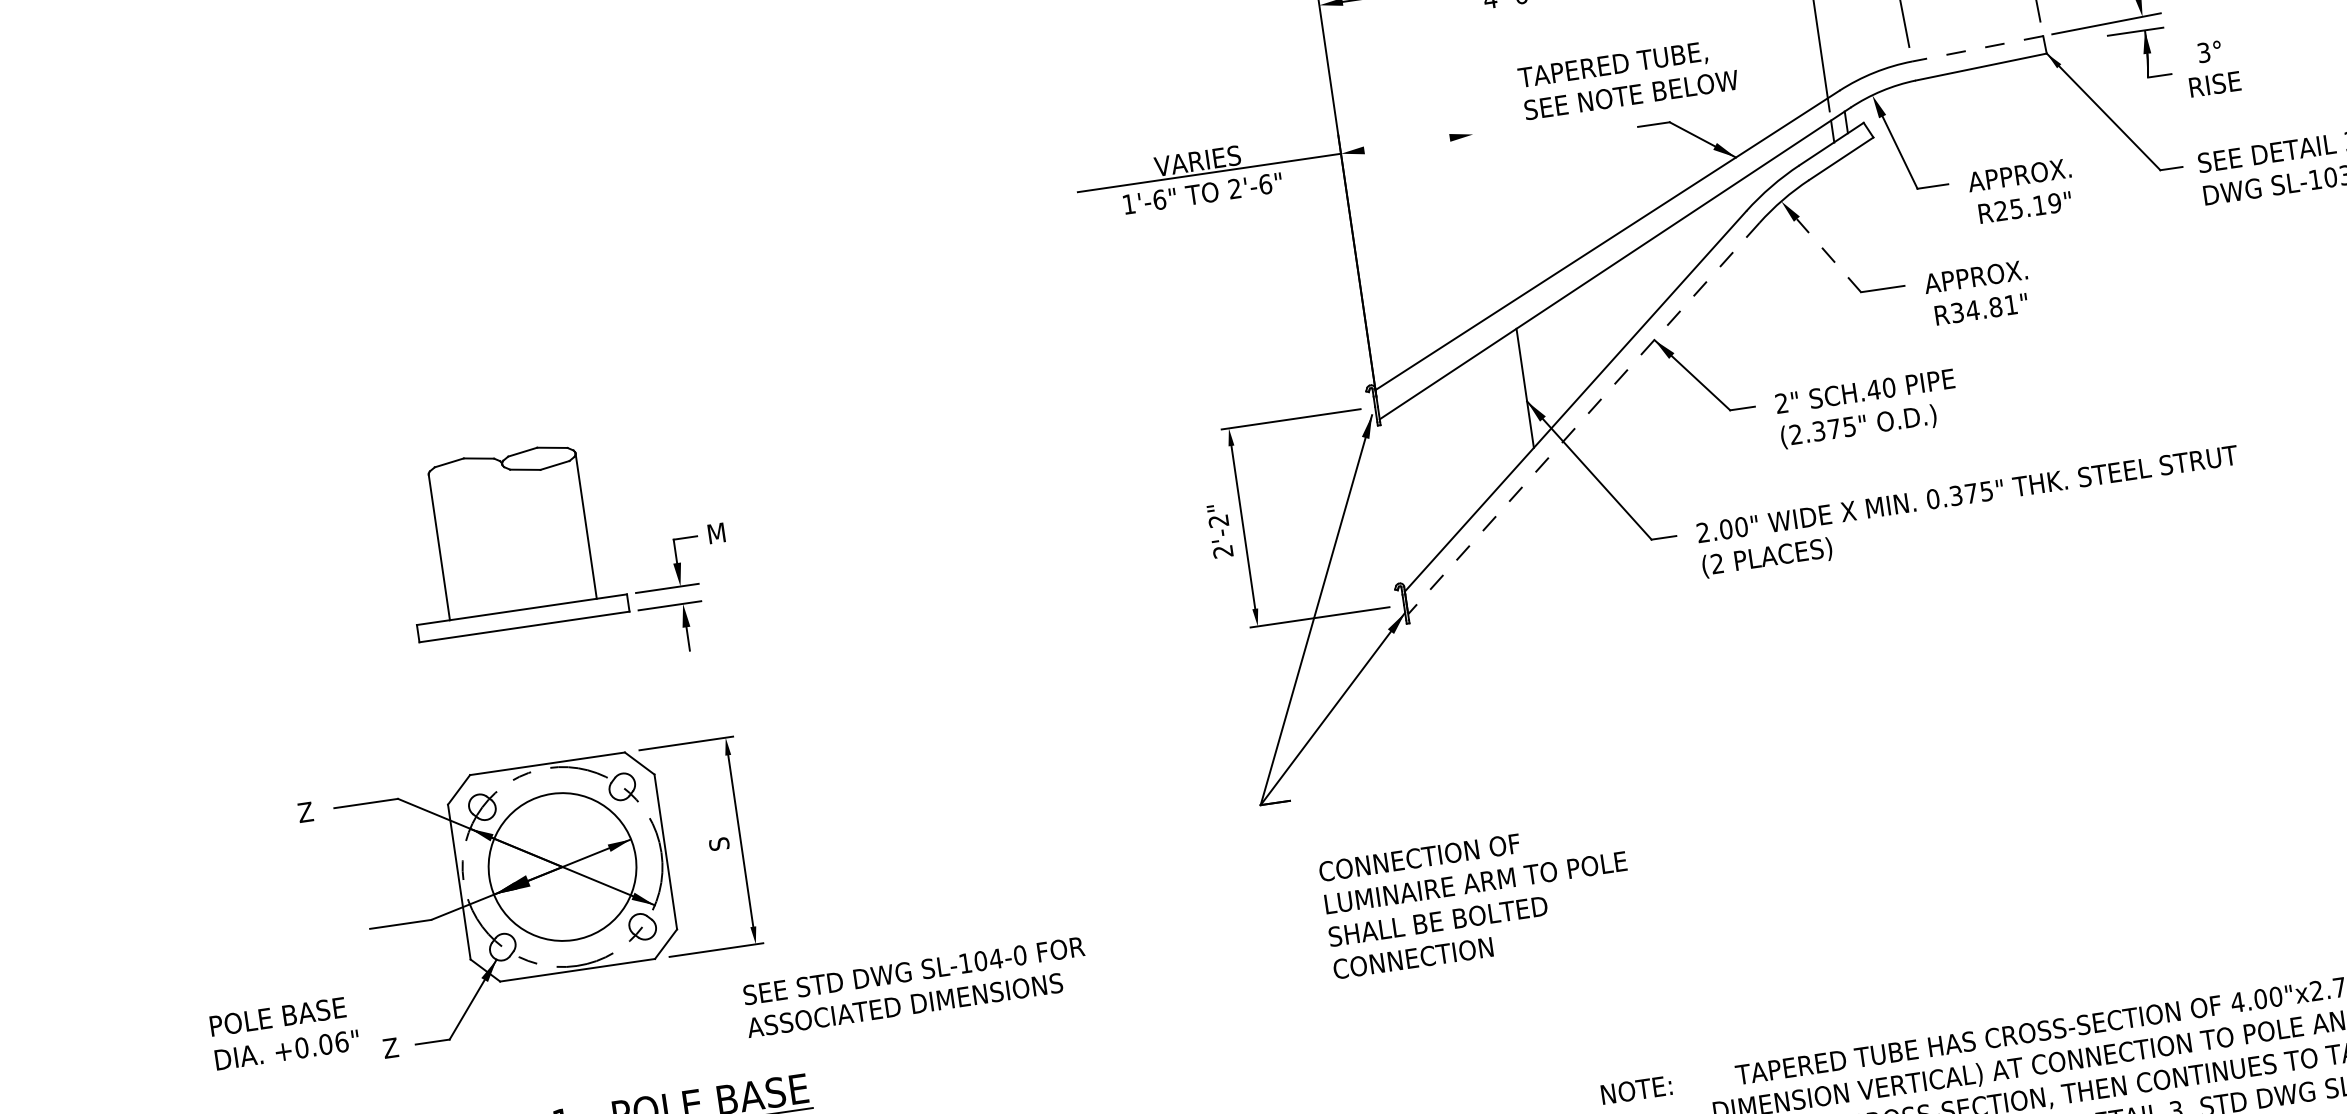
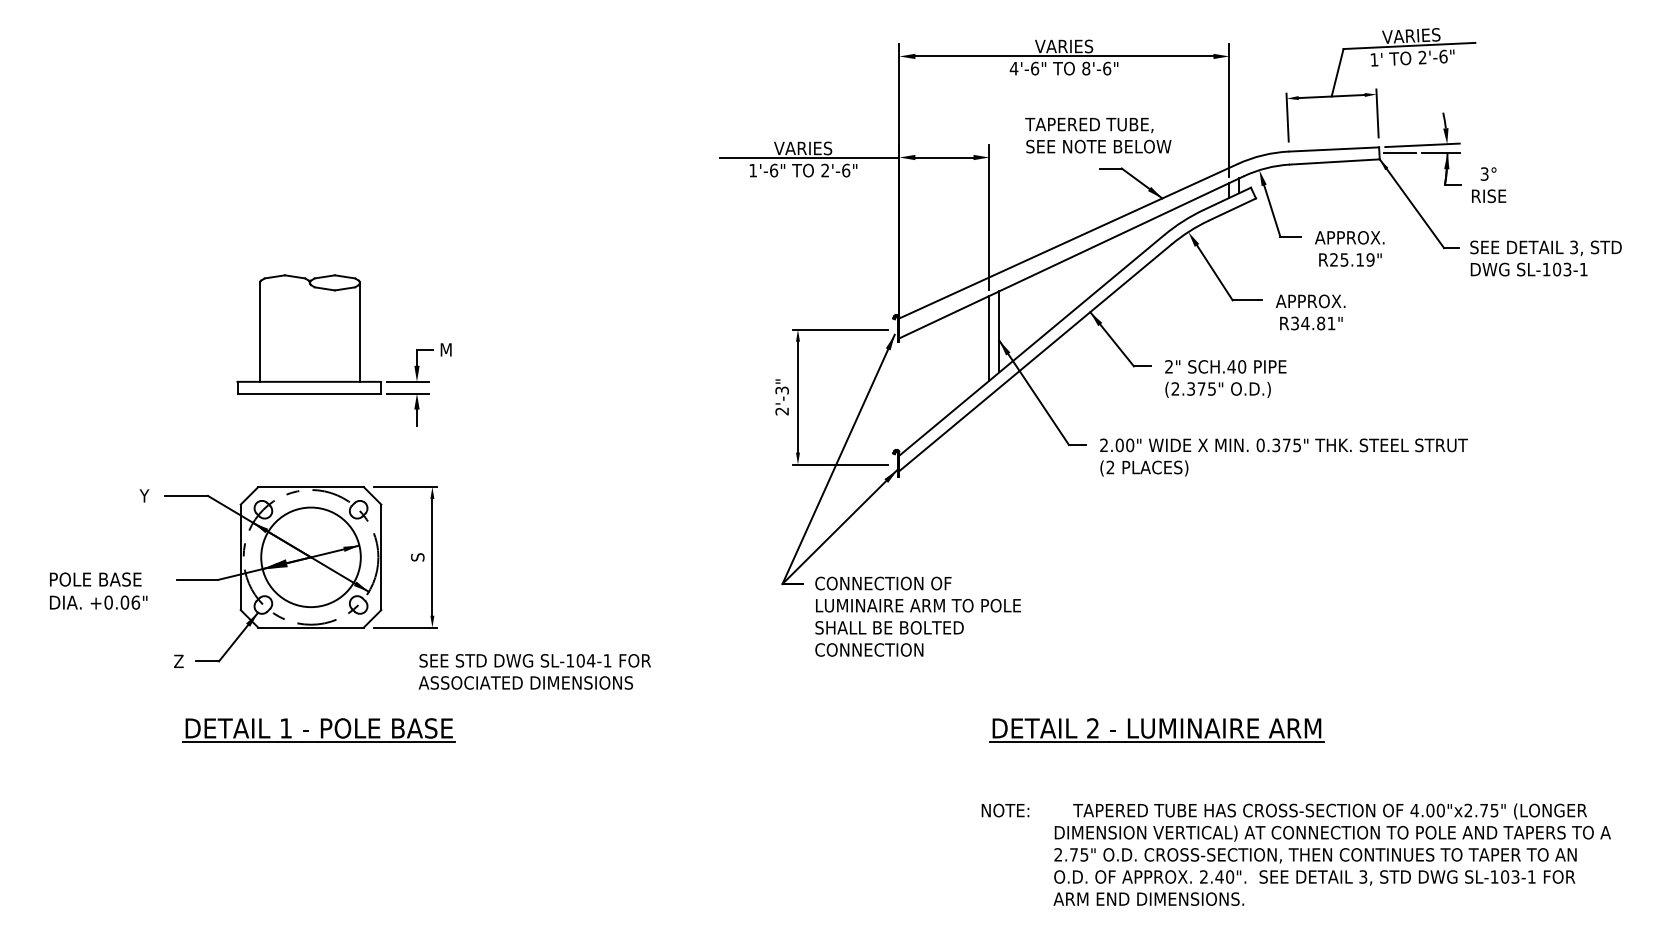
line: (2075, 40) -> (1400, 153), added
line: (1978, 48) -> (1334, 149), dashed -> solid
line: (1407, 144) -> (944, 157), added
line: (1486, 222) -> (989, 217), added
line: (1828, 255) -> (1214, 272), dashed -> solid
line: (1511, 398) -> (989, 337), added
line: (1583, 419) -> (1035, 358), dashed -> solid
text: (1217, 521) -> (781, 390), 2'-2" -> 2'-3"
text: (304, 811) -> (144, 495), Z -> Y
text: (1476, 898) -> (917, 616), moved
part: (1841, 940) -> (1156, 730), added
text: (1020, 954) -> (607, 660), SL-104-0 -> SL-104-1
text: (284, 1032) -> (98, 590), moved

